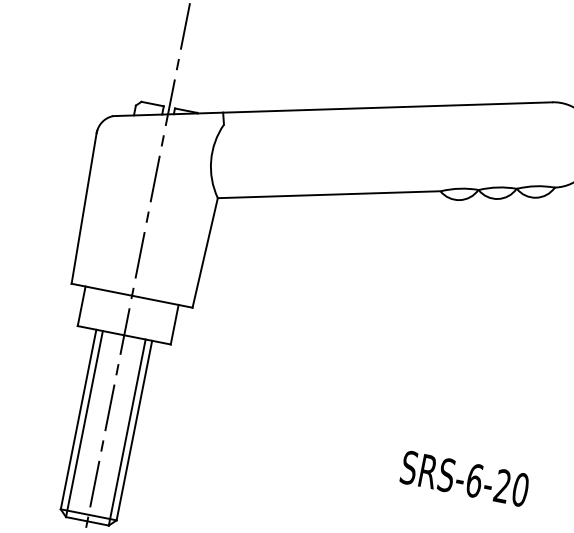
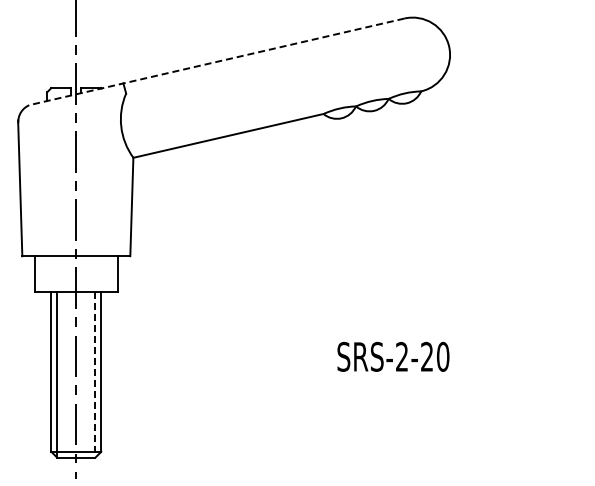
line: (332, 109) -> (216, 62), solid -> dashed
line: (127, 433) -> (95, 375), solid -> dashed
text: (475, 480) -> (402, 356), SRS-6-20 -> SRS-2-20

